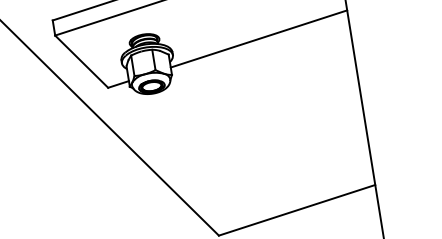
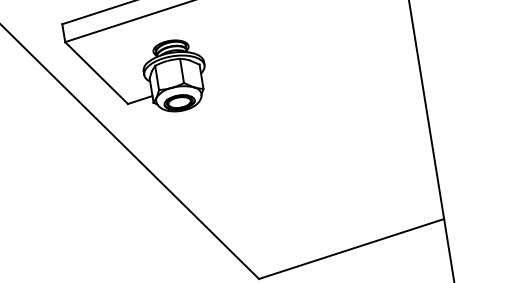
line: (259, 38) -> (306, 45), removed

